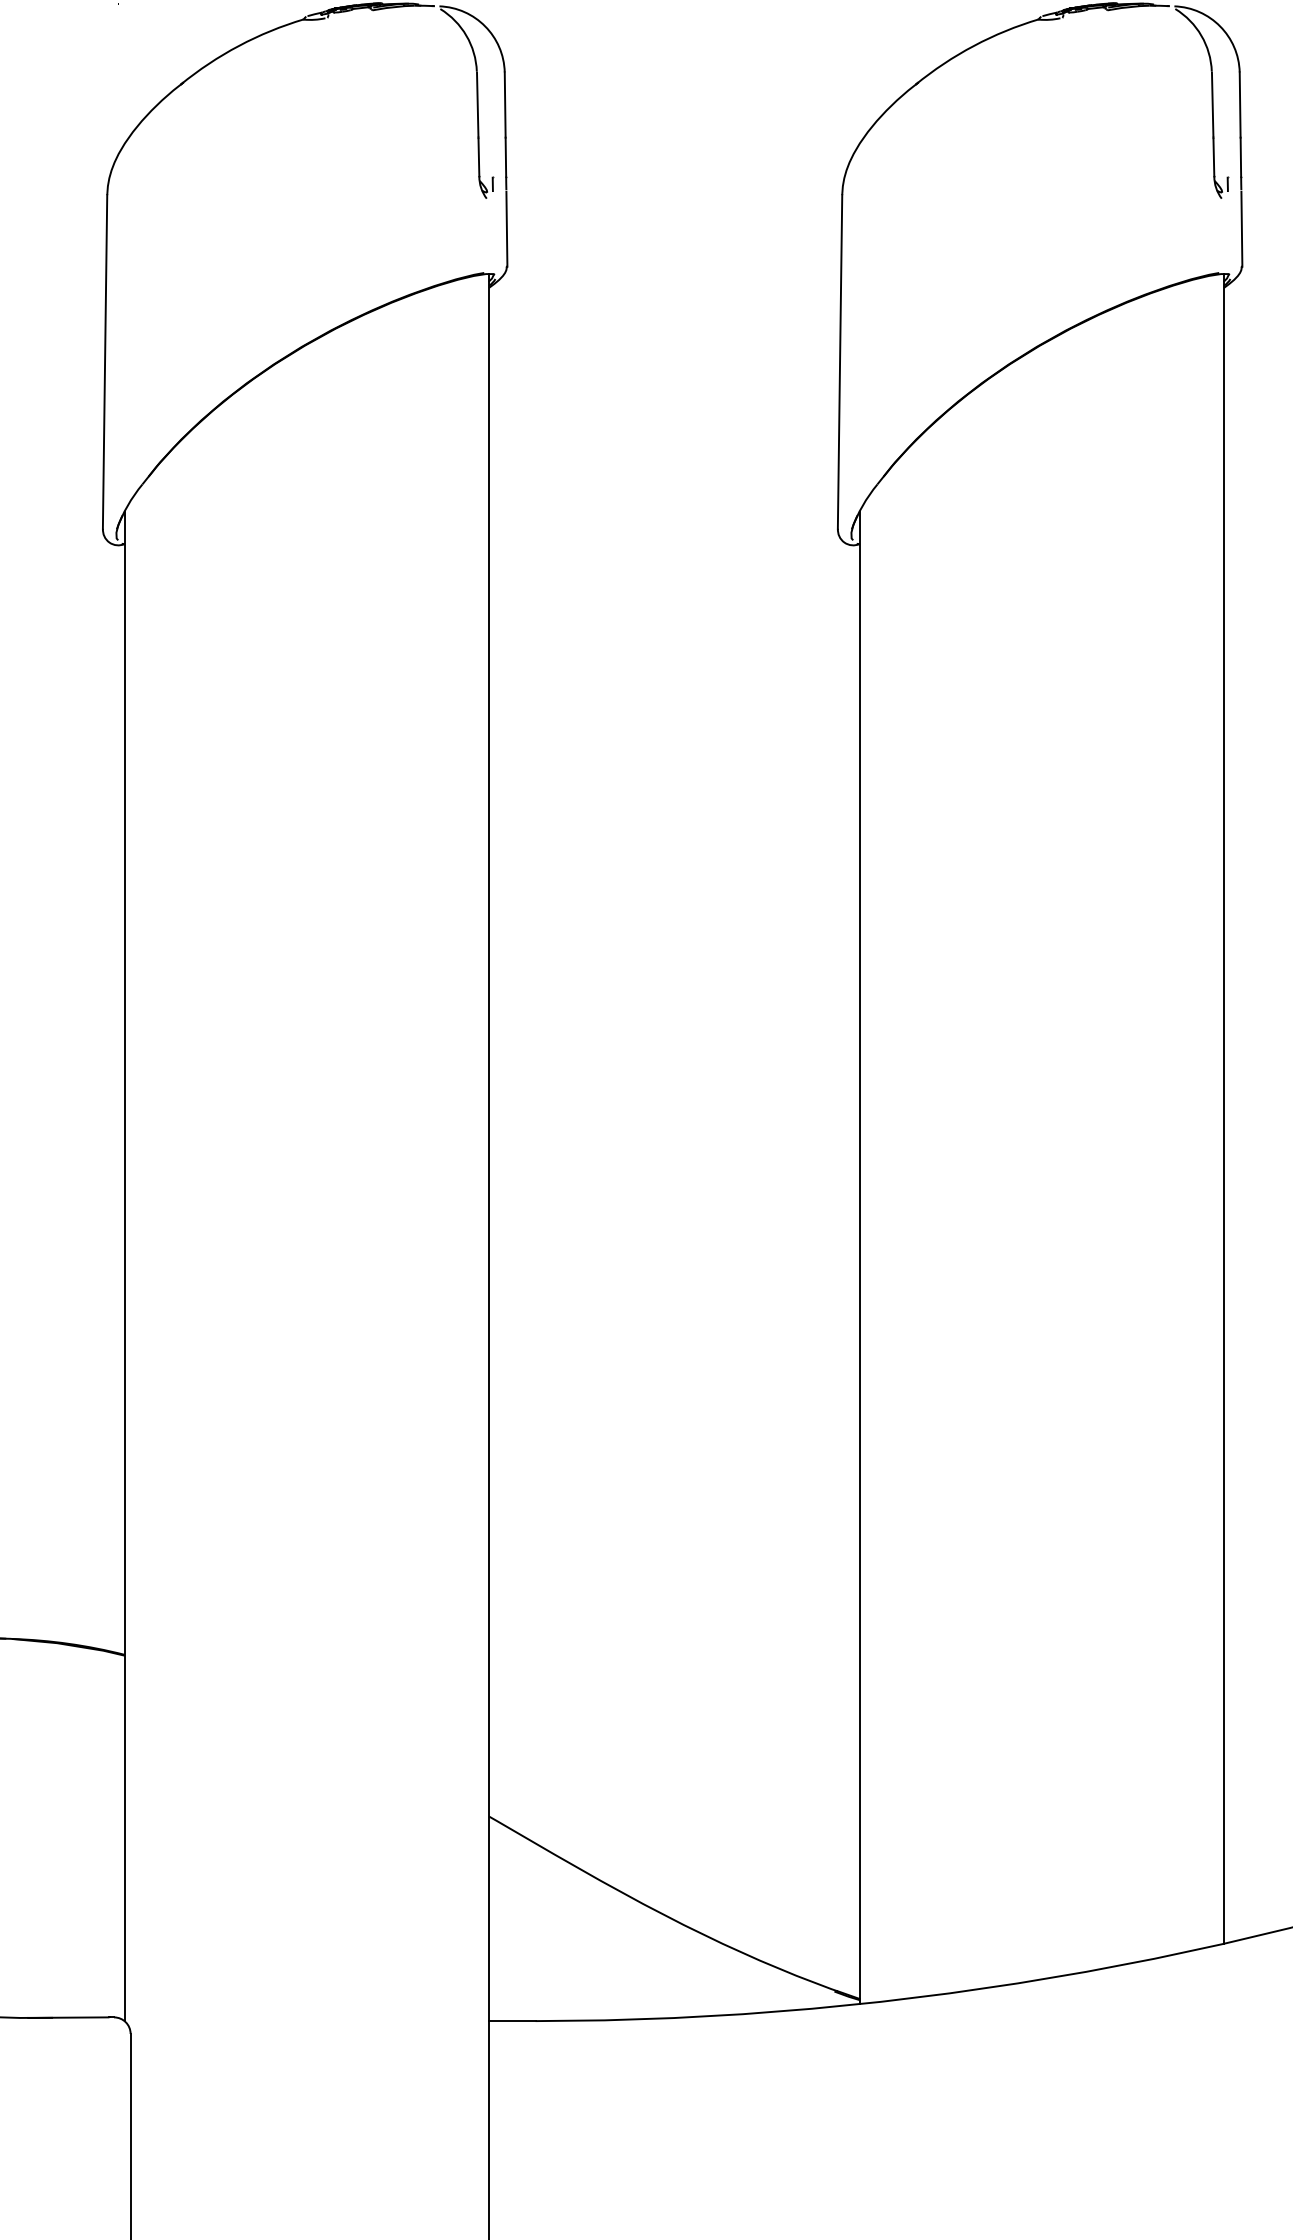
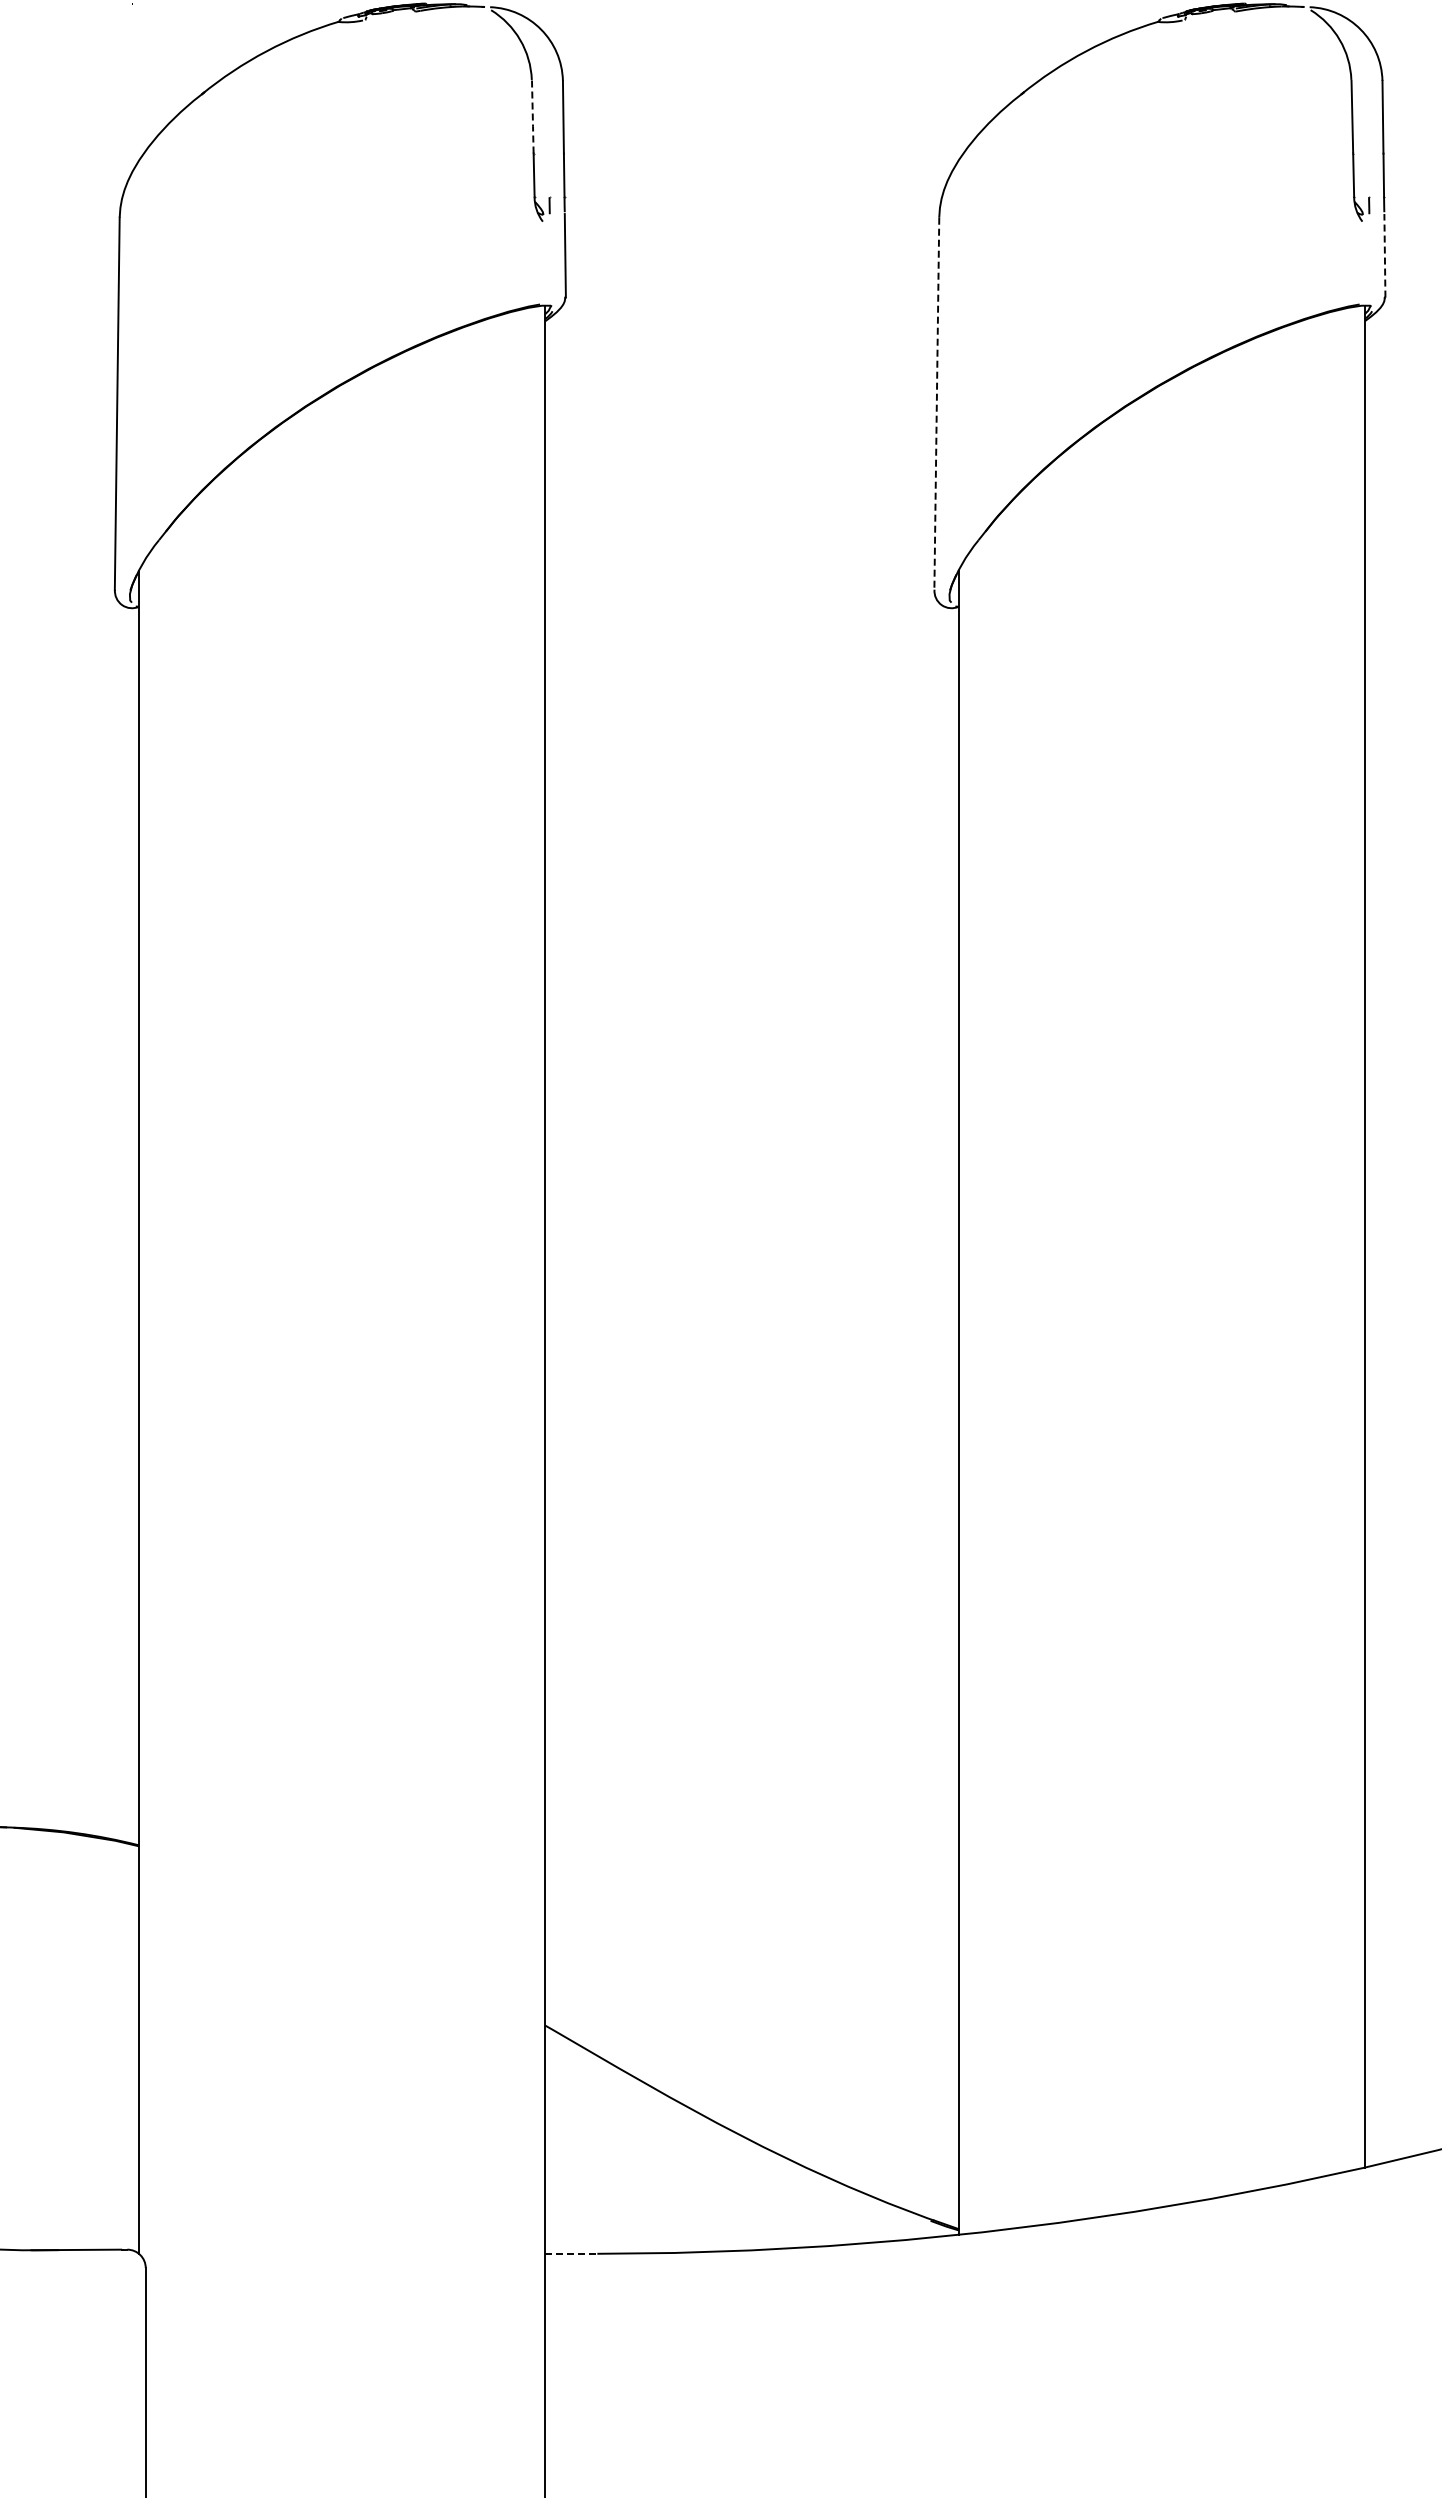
line: (477, 104) -> (532, 116), solid -> dashed
line: (1241, 229) -> (1384, 255), solid -> dashed
line: (839, 362) -> (936, 404), solid -> dashed
line: (512, 2020) -> (571, 2253), solid -> dashed

